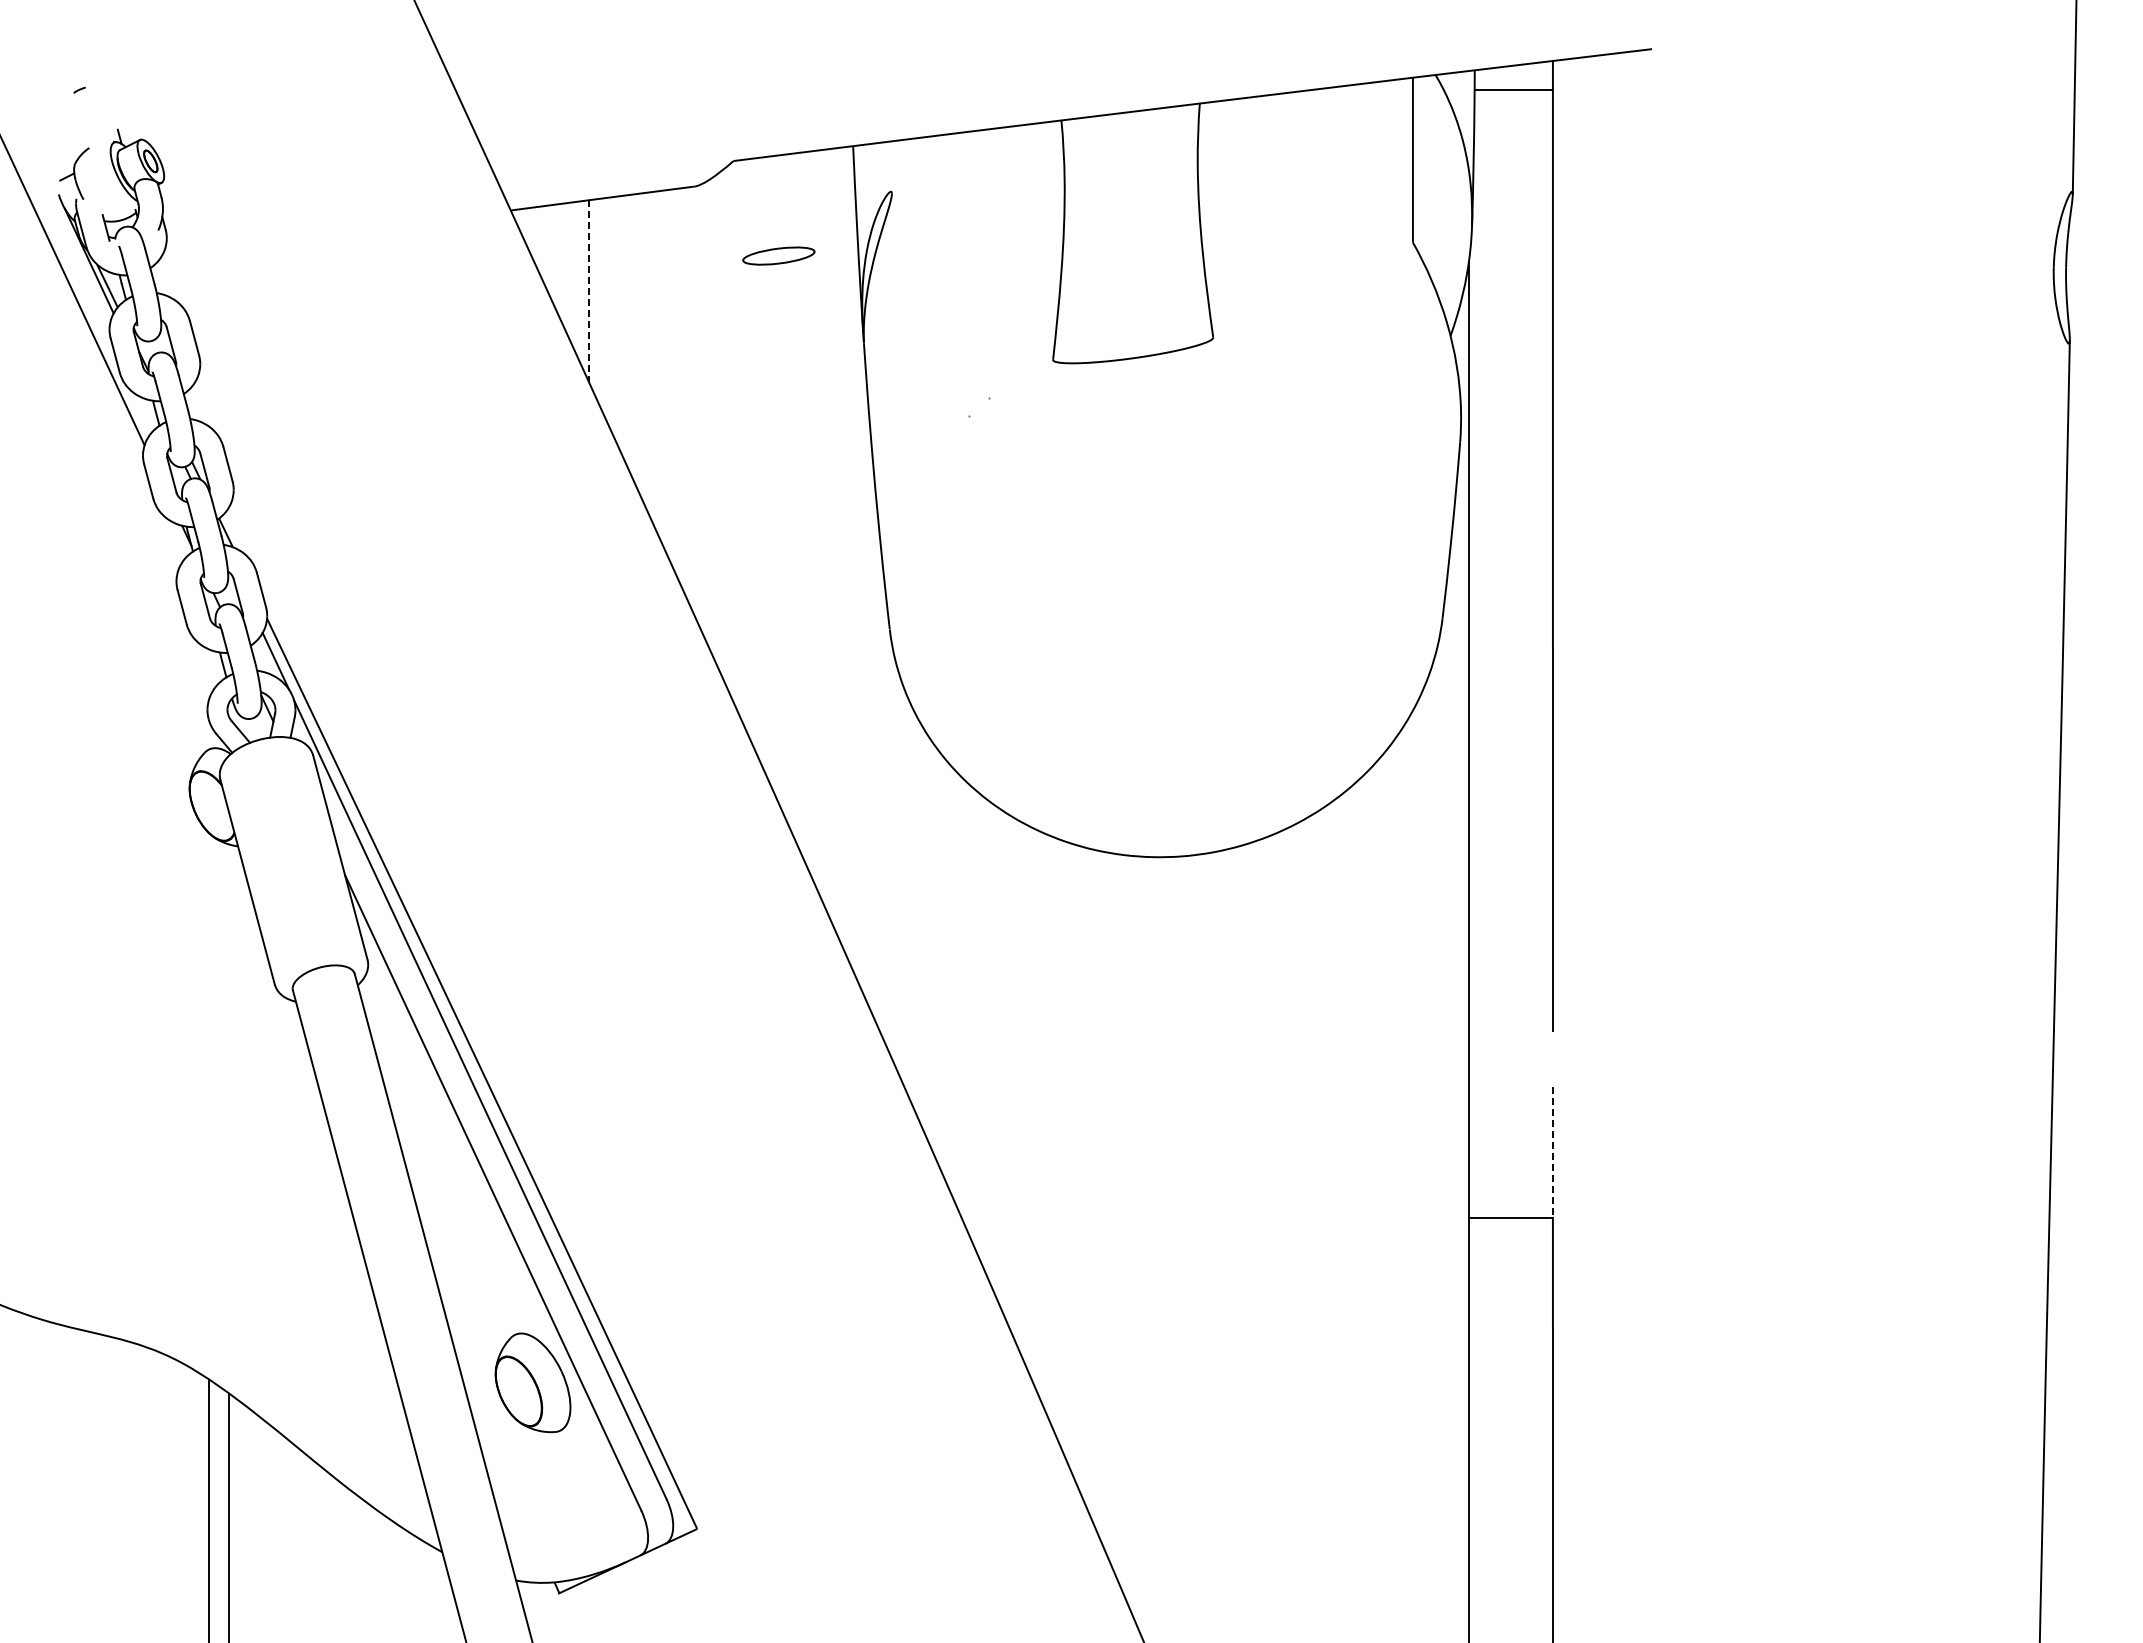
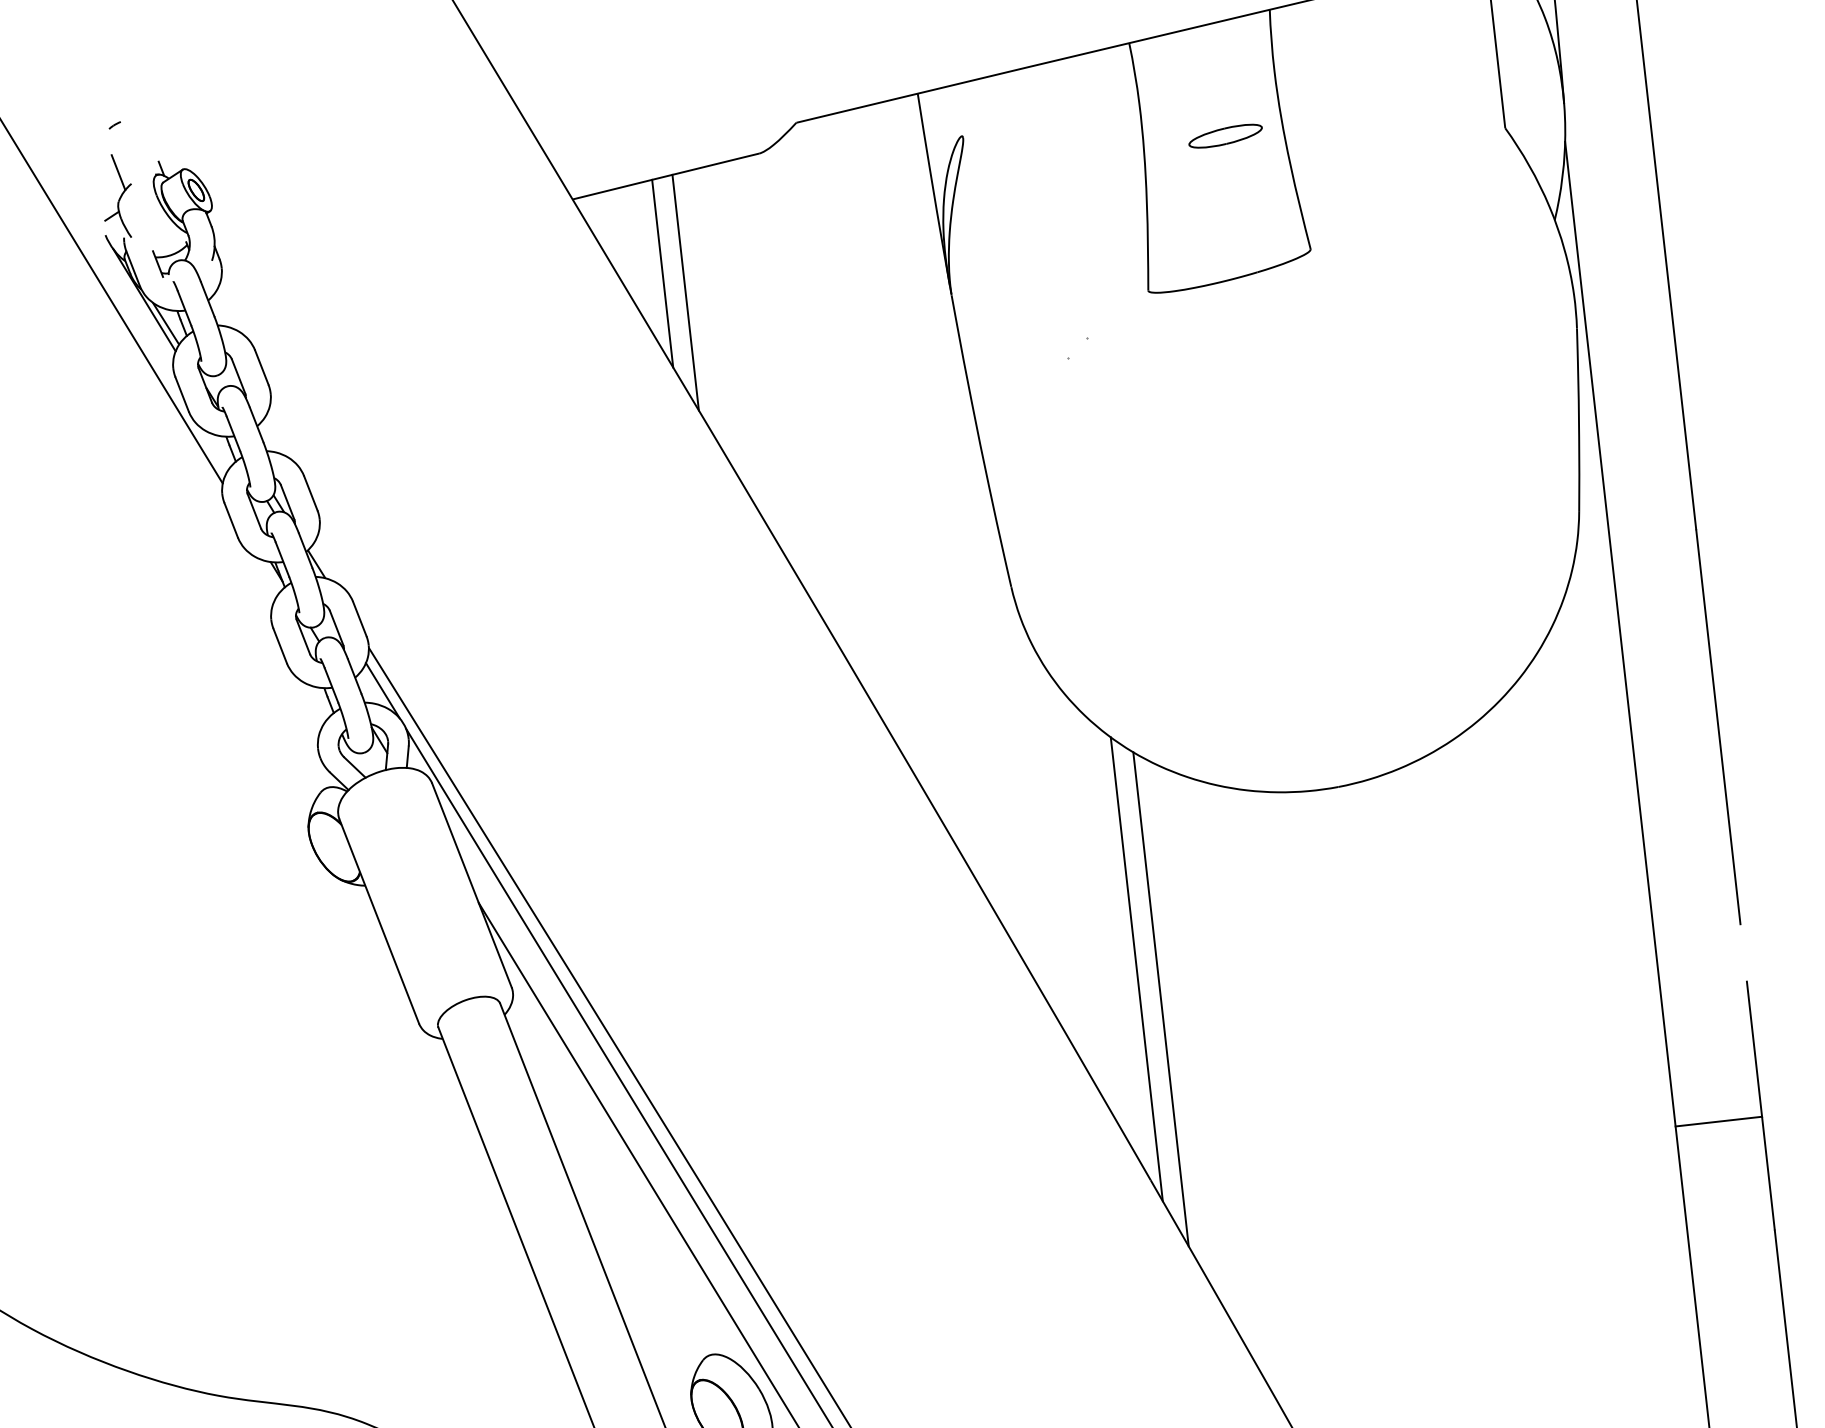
line: (77, 135) -> (117, 172), added
part: (778, 255) -> (1225, 135), moved
line: (589, 291) -> (663, 273), dashed -> solid
line: (609, 311) -> (685, 292), added
line: (969, 1009) -> (1137, 969), added
line: (989, 1040) -> (1161, 998), added
line: (1552, 1152) -> (1754, 1049), dashed -> solid

